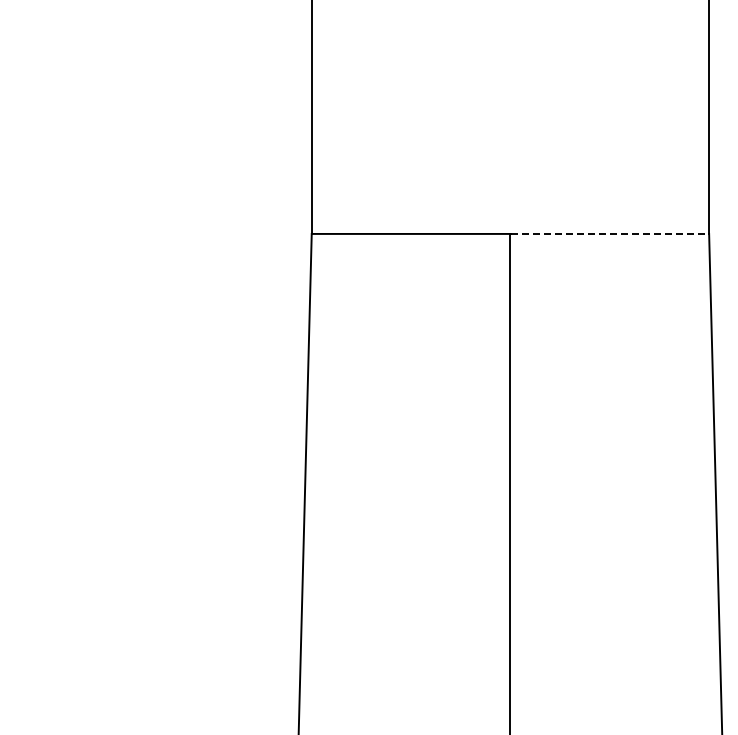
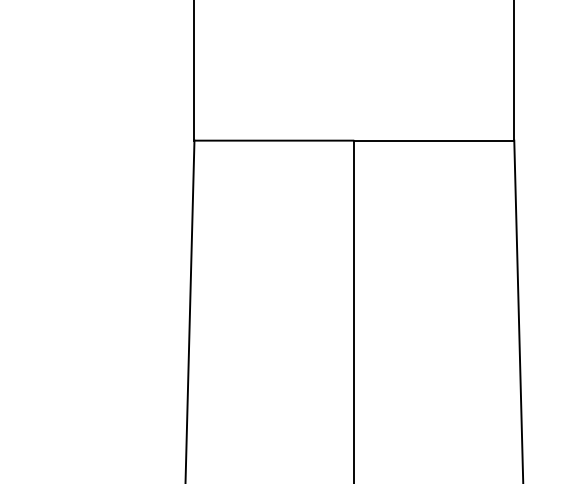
line: (610, 233) -> (434, 140), dashed -> solid

